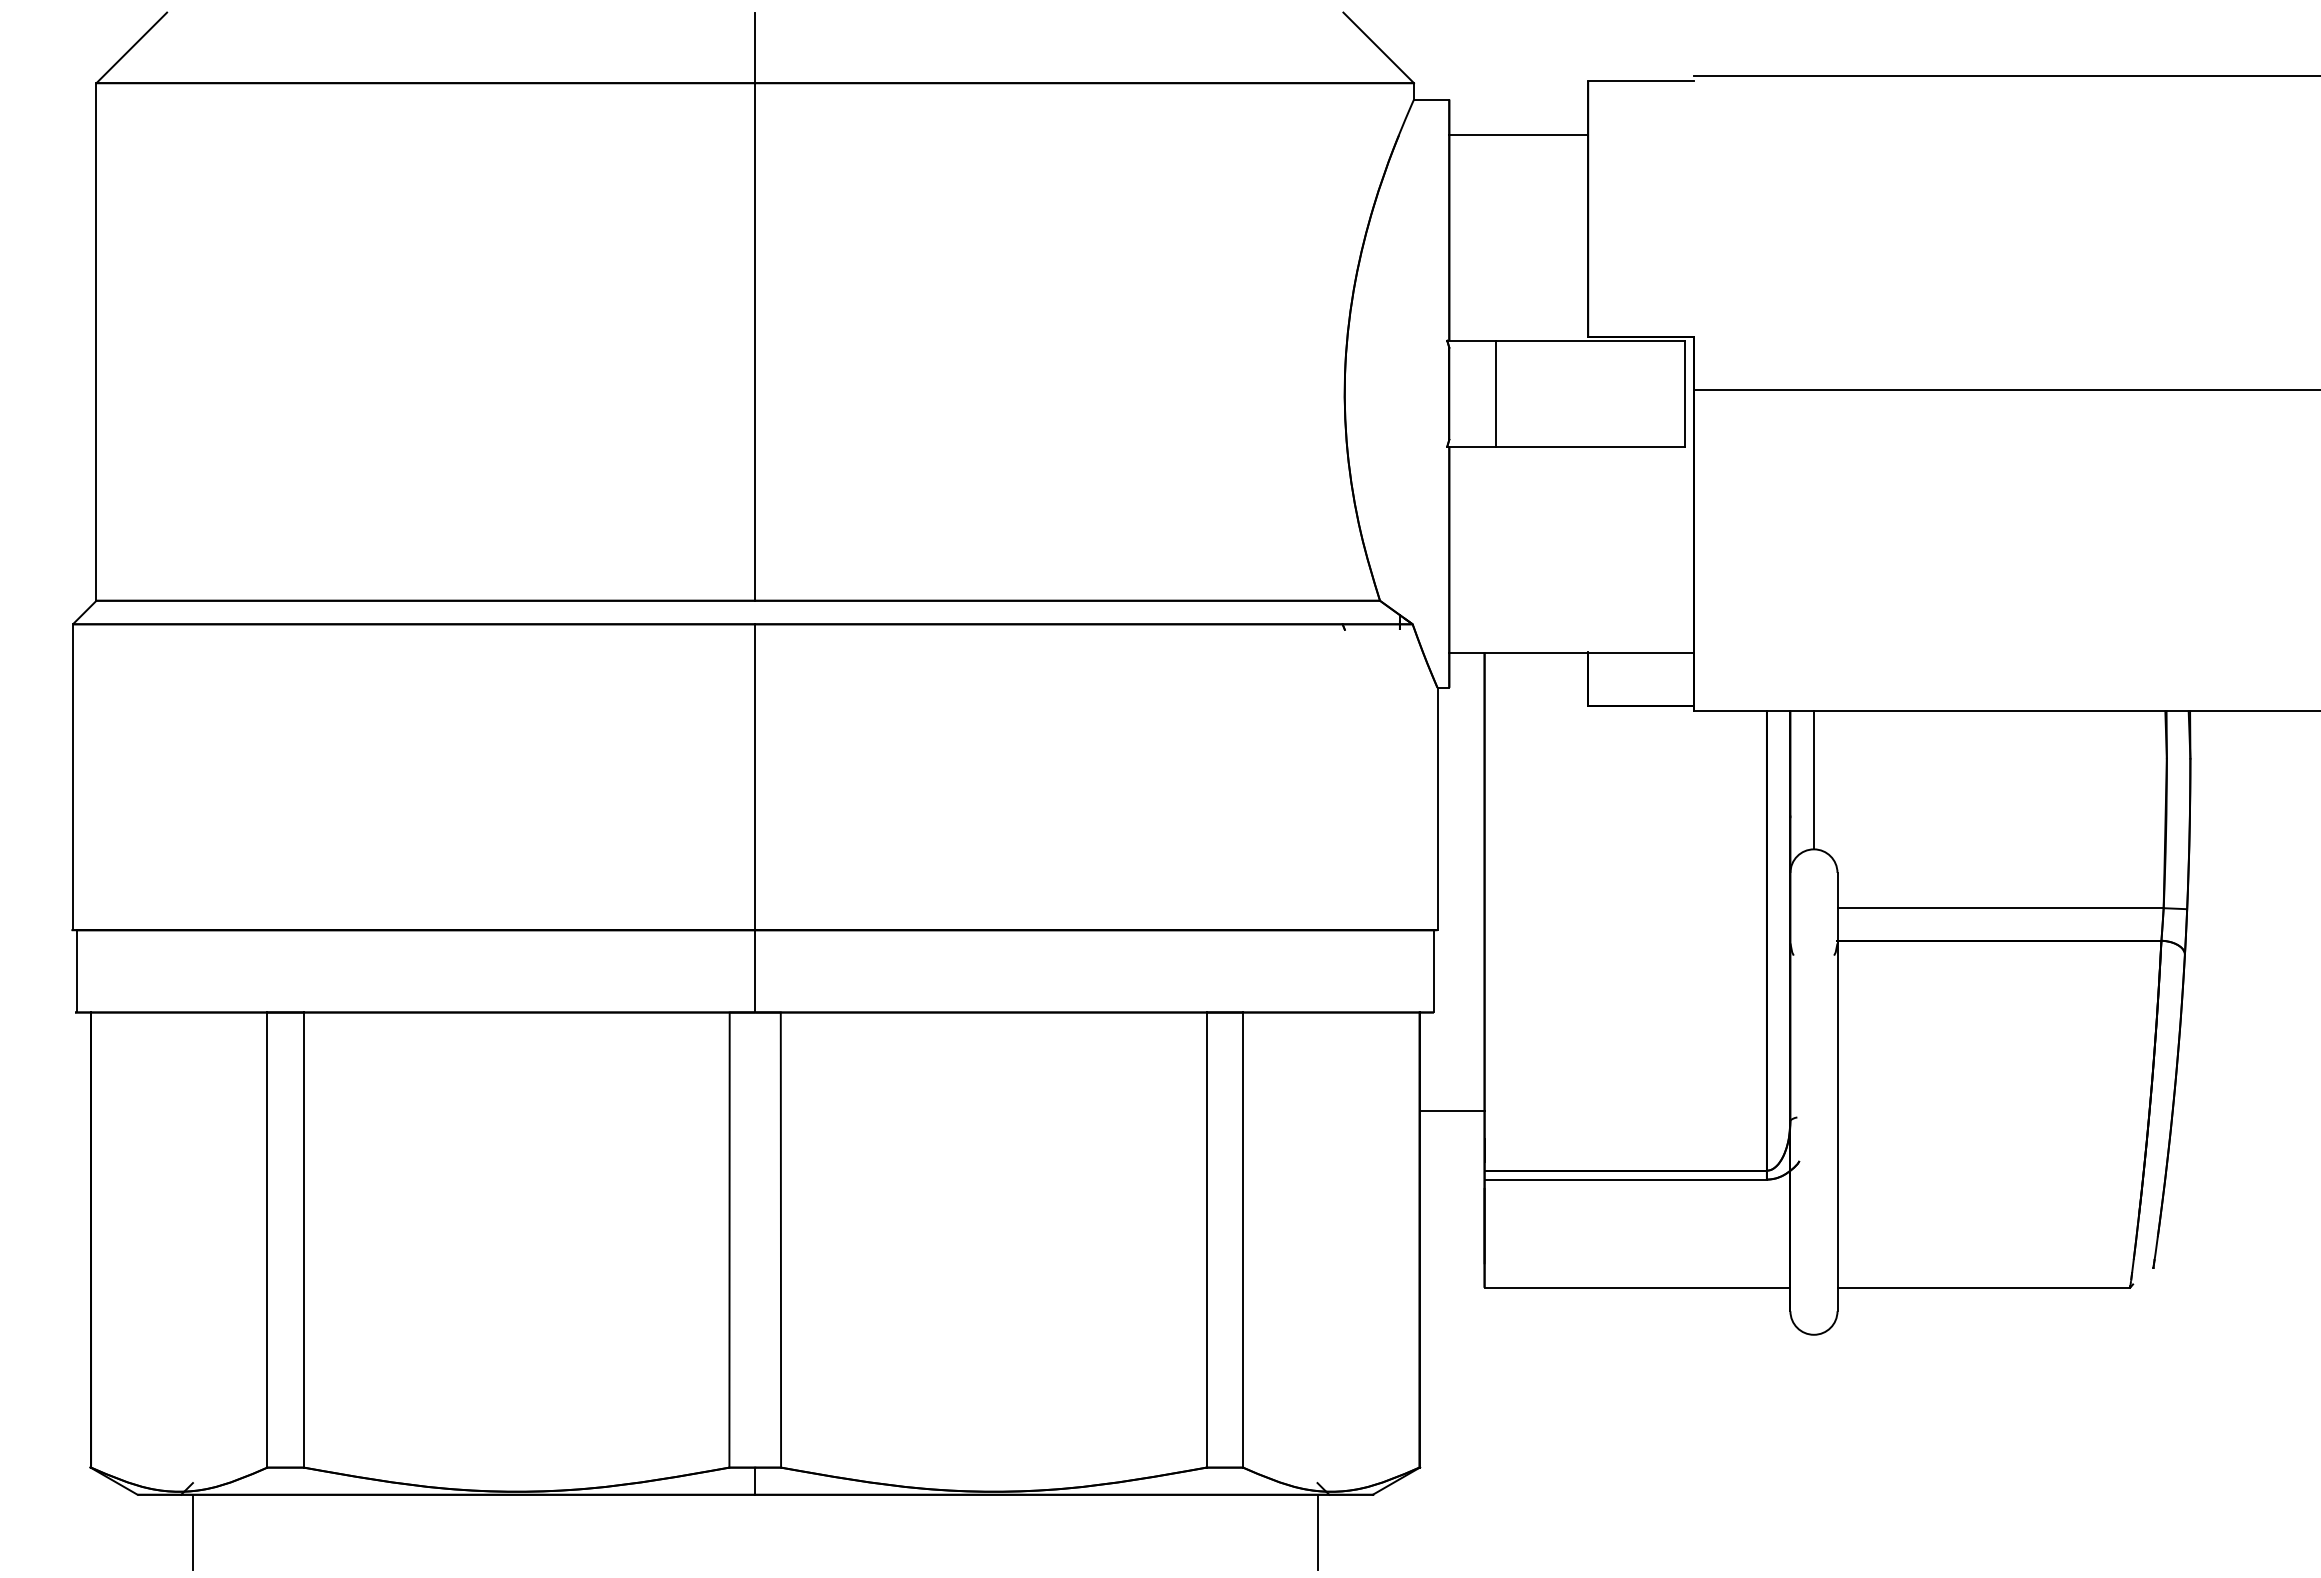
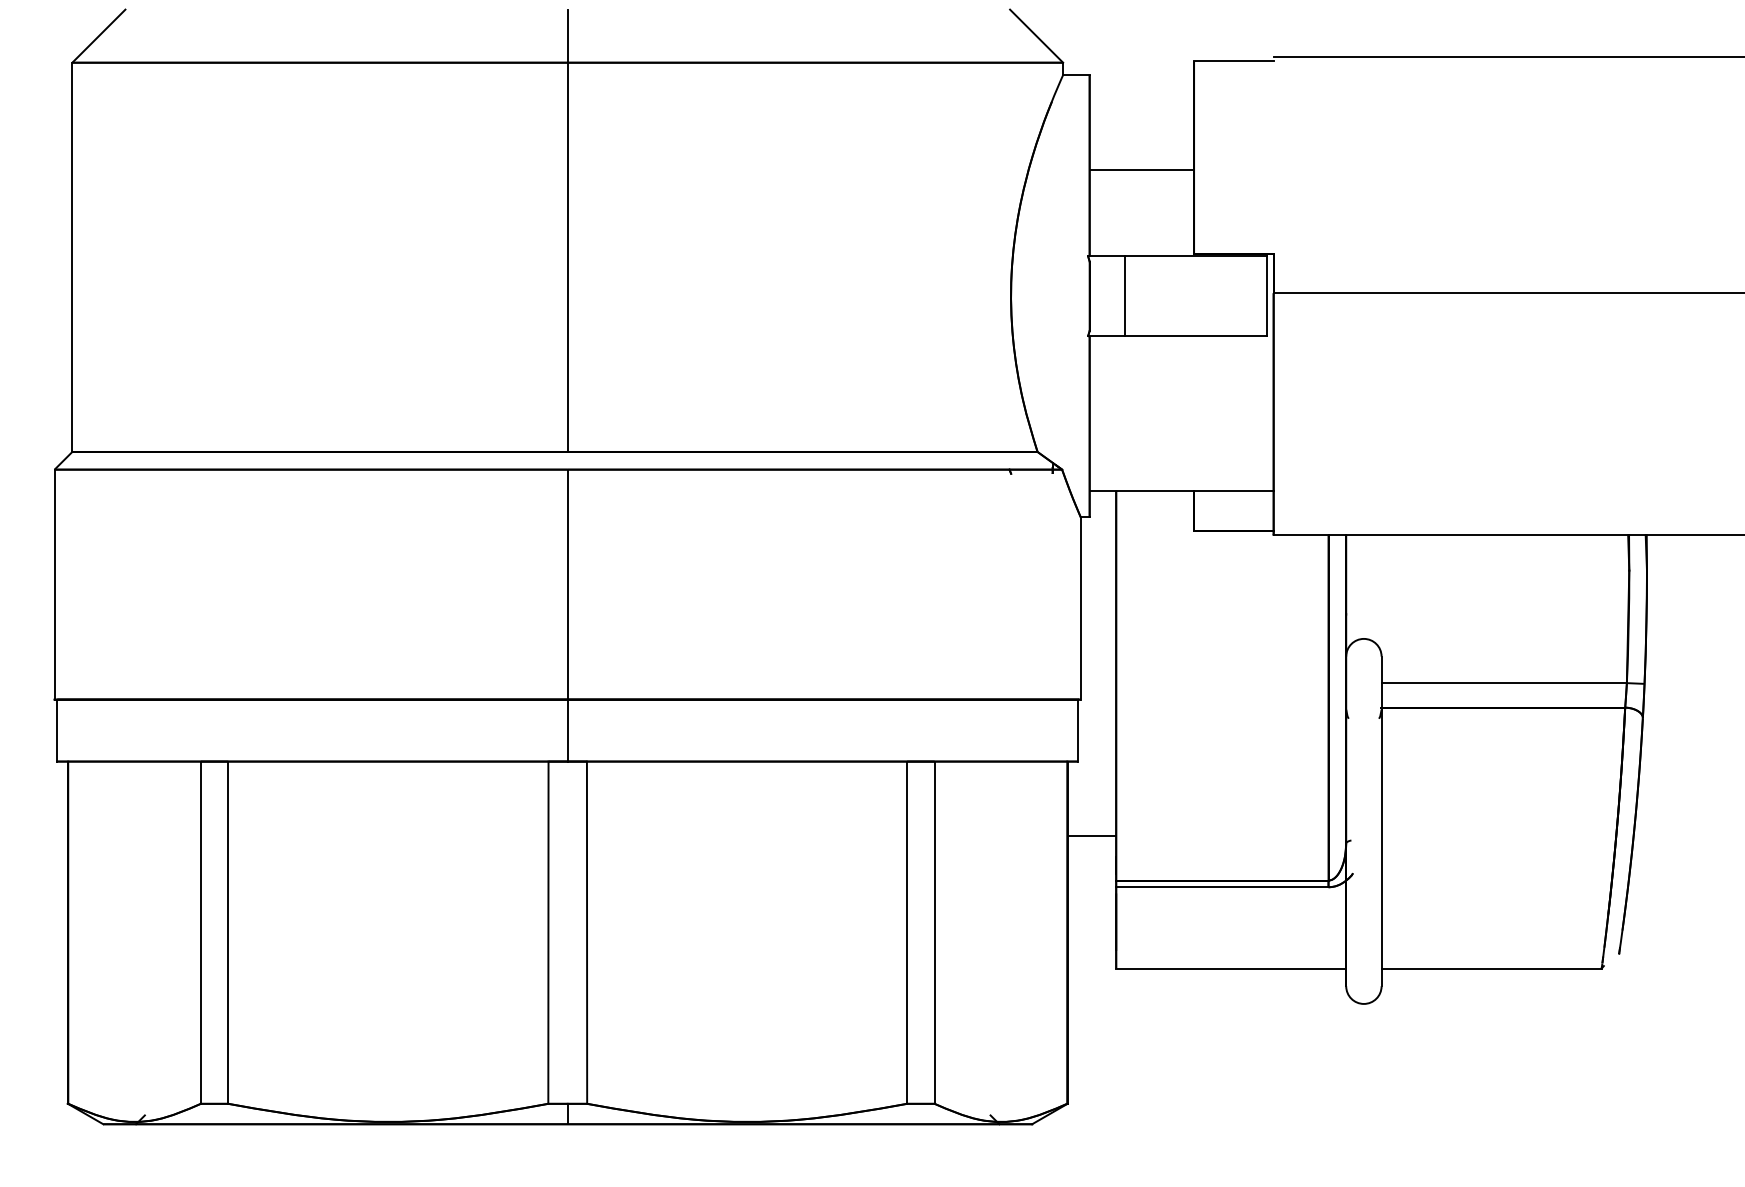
line: (1518, 134) -> (1141, 169), moved
line: (1813, 780) -> (1363, 587), removed
line: (192, 1532) -> (144, 1152), removed
line: (1317, 1532) -> (990, 1152), removed

